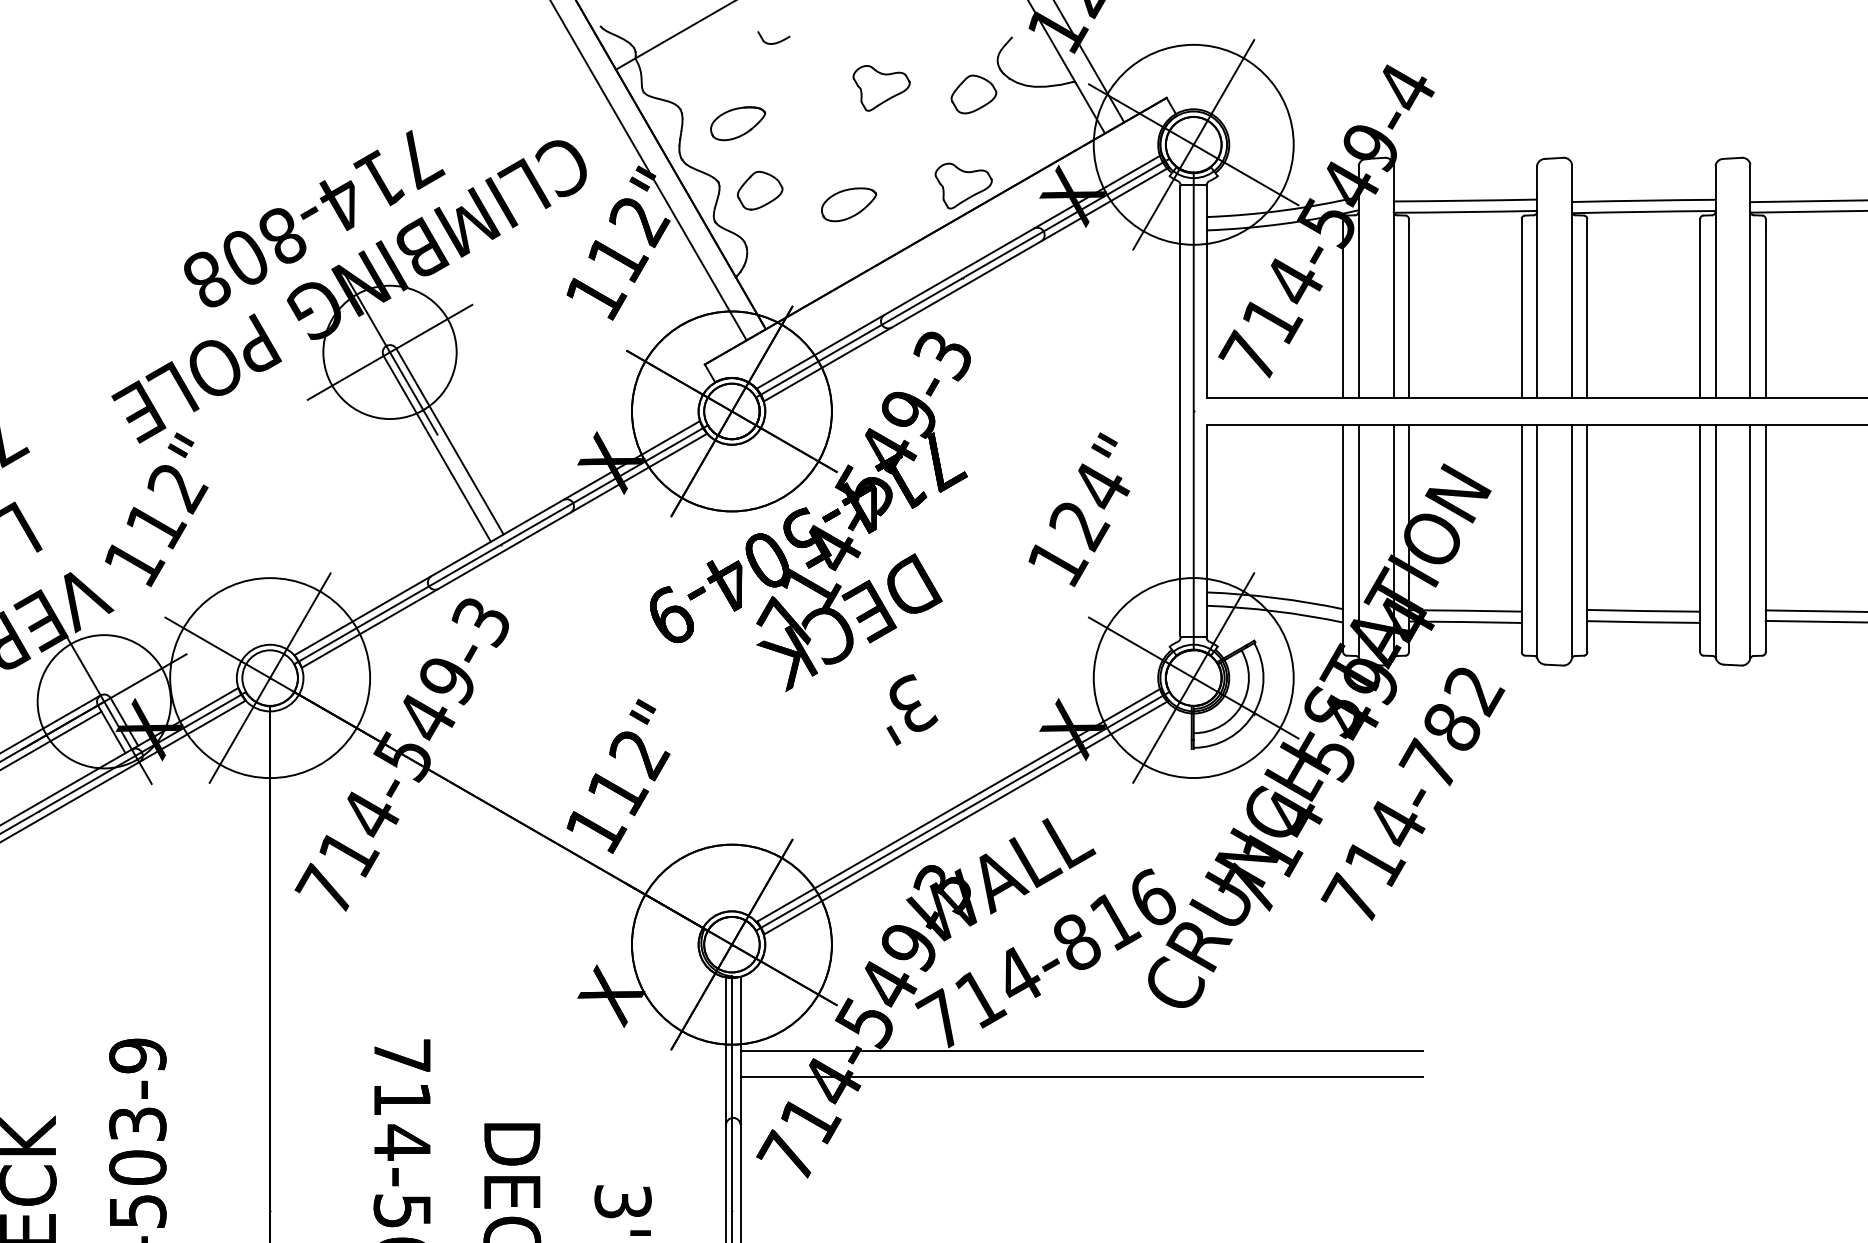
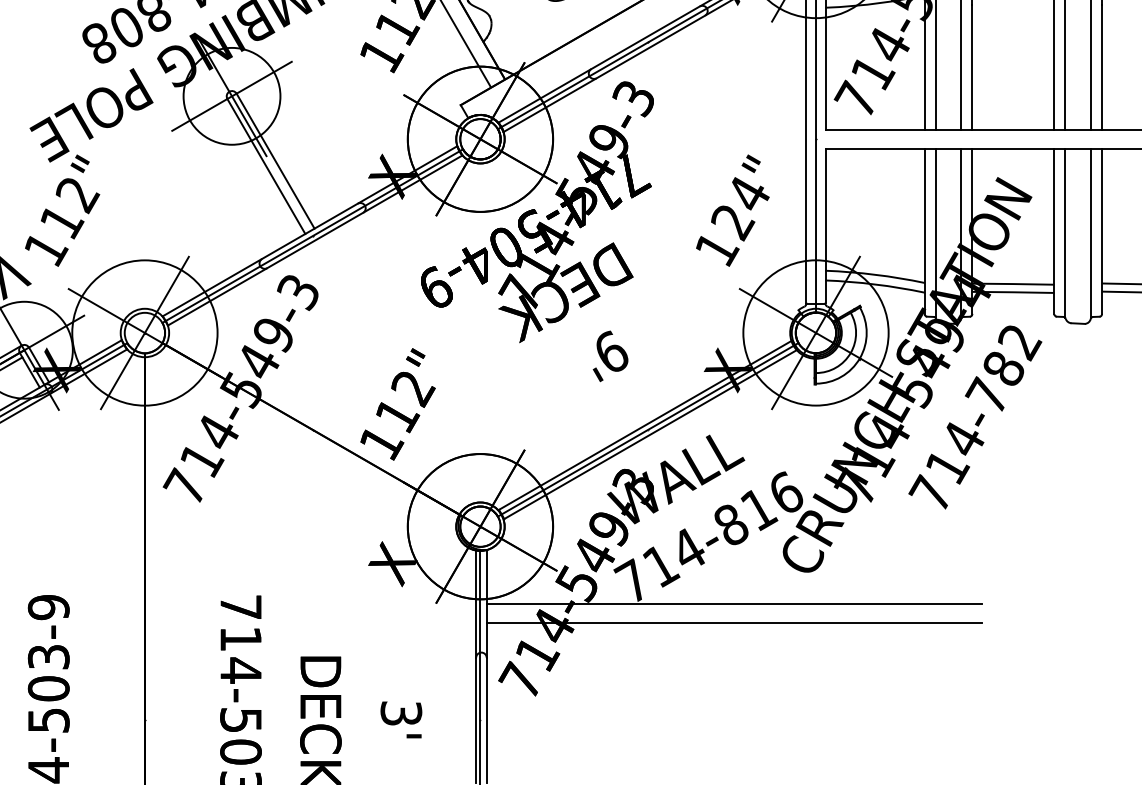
text: (913, 702) -> (612, 350), 3' -> 9'

